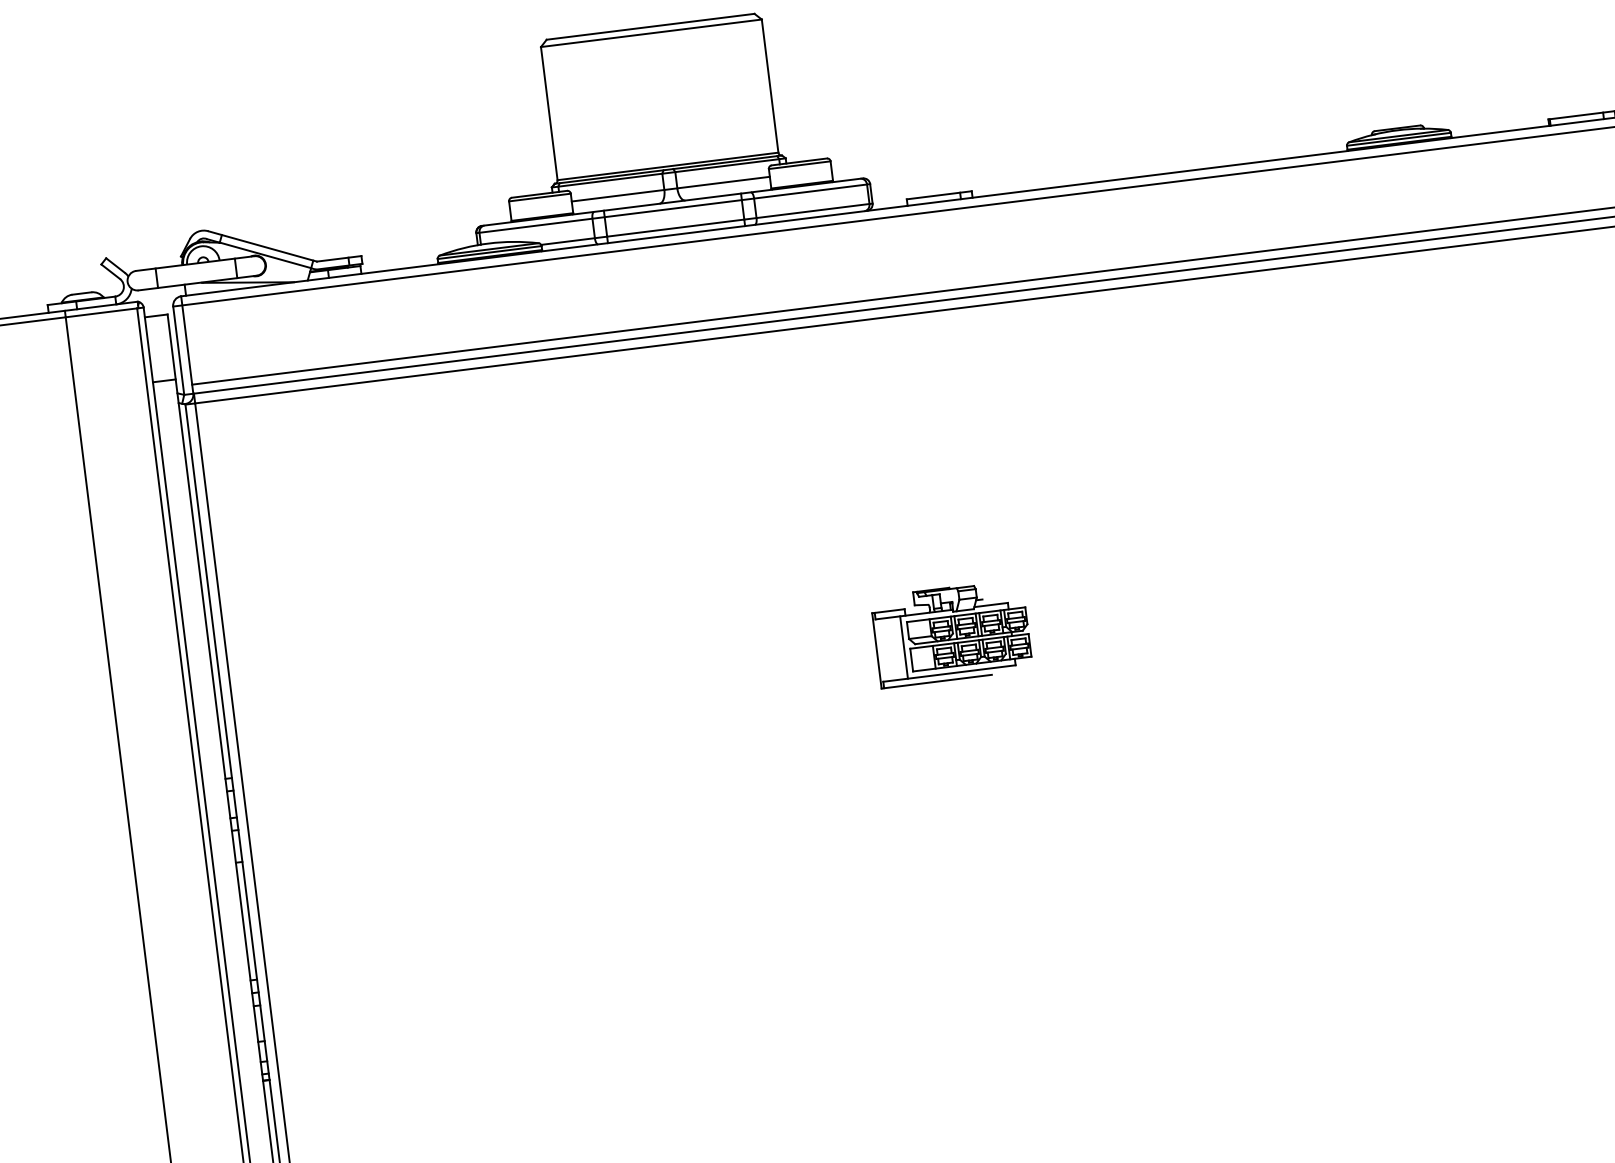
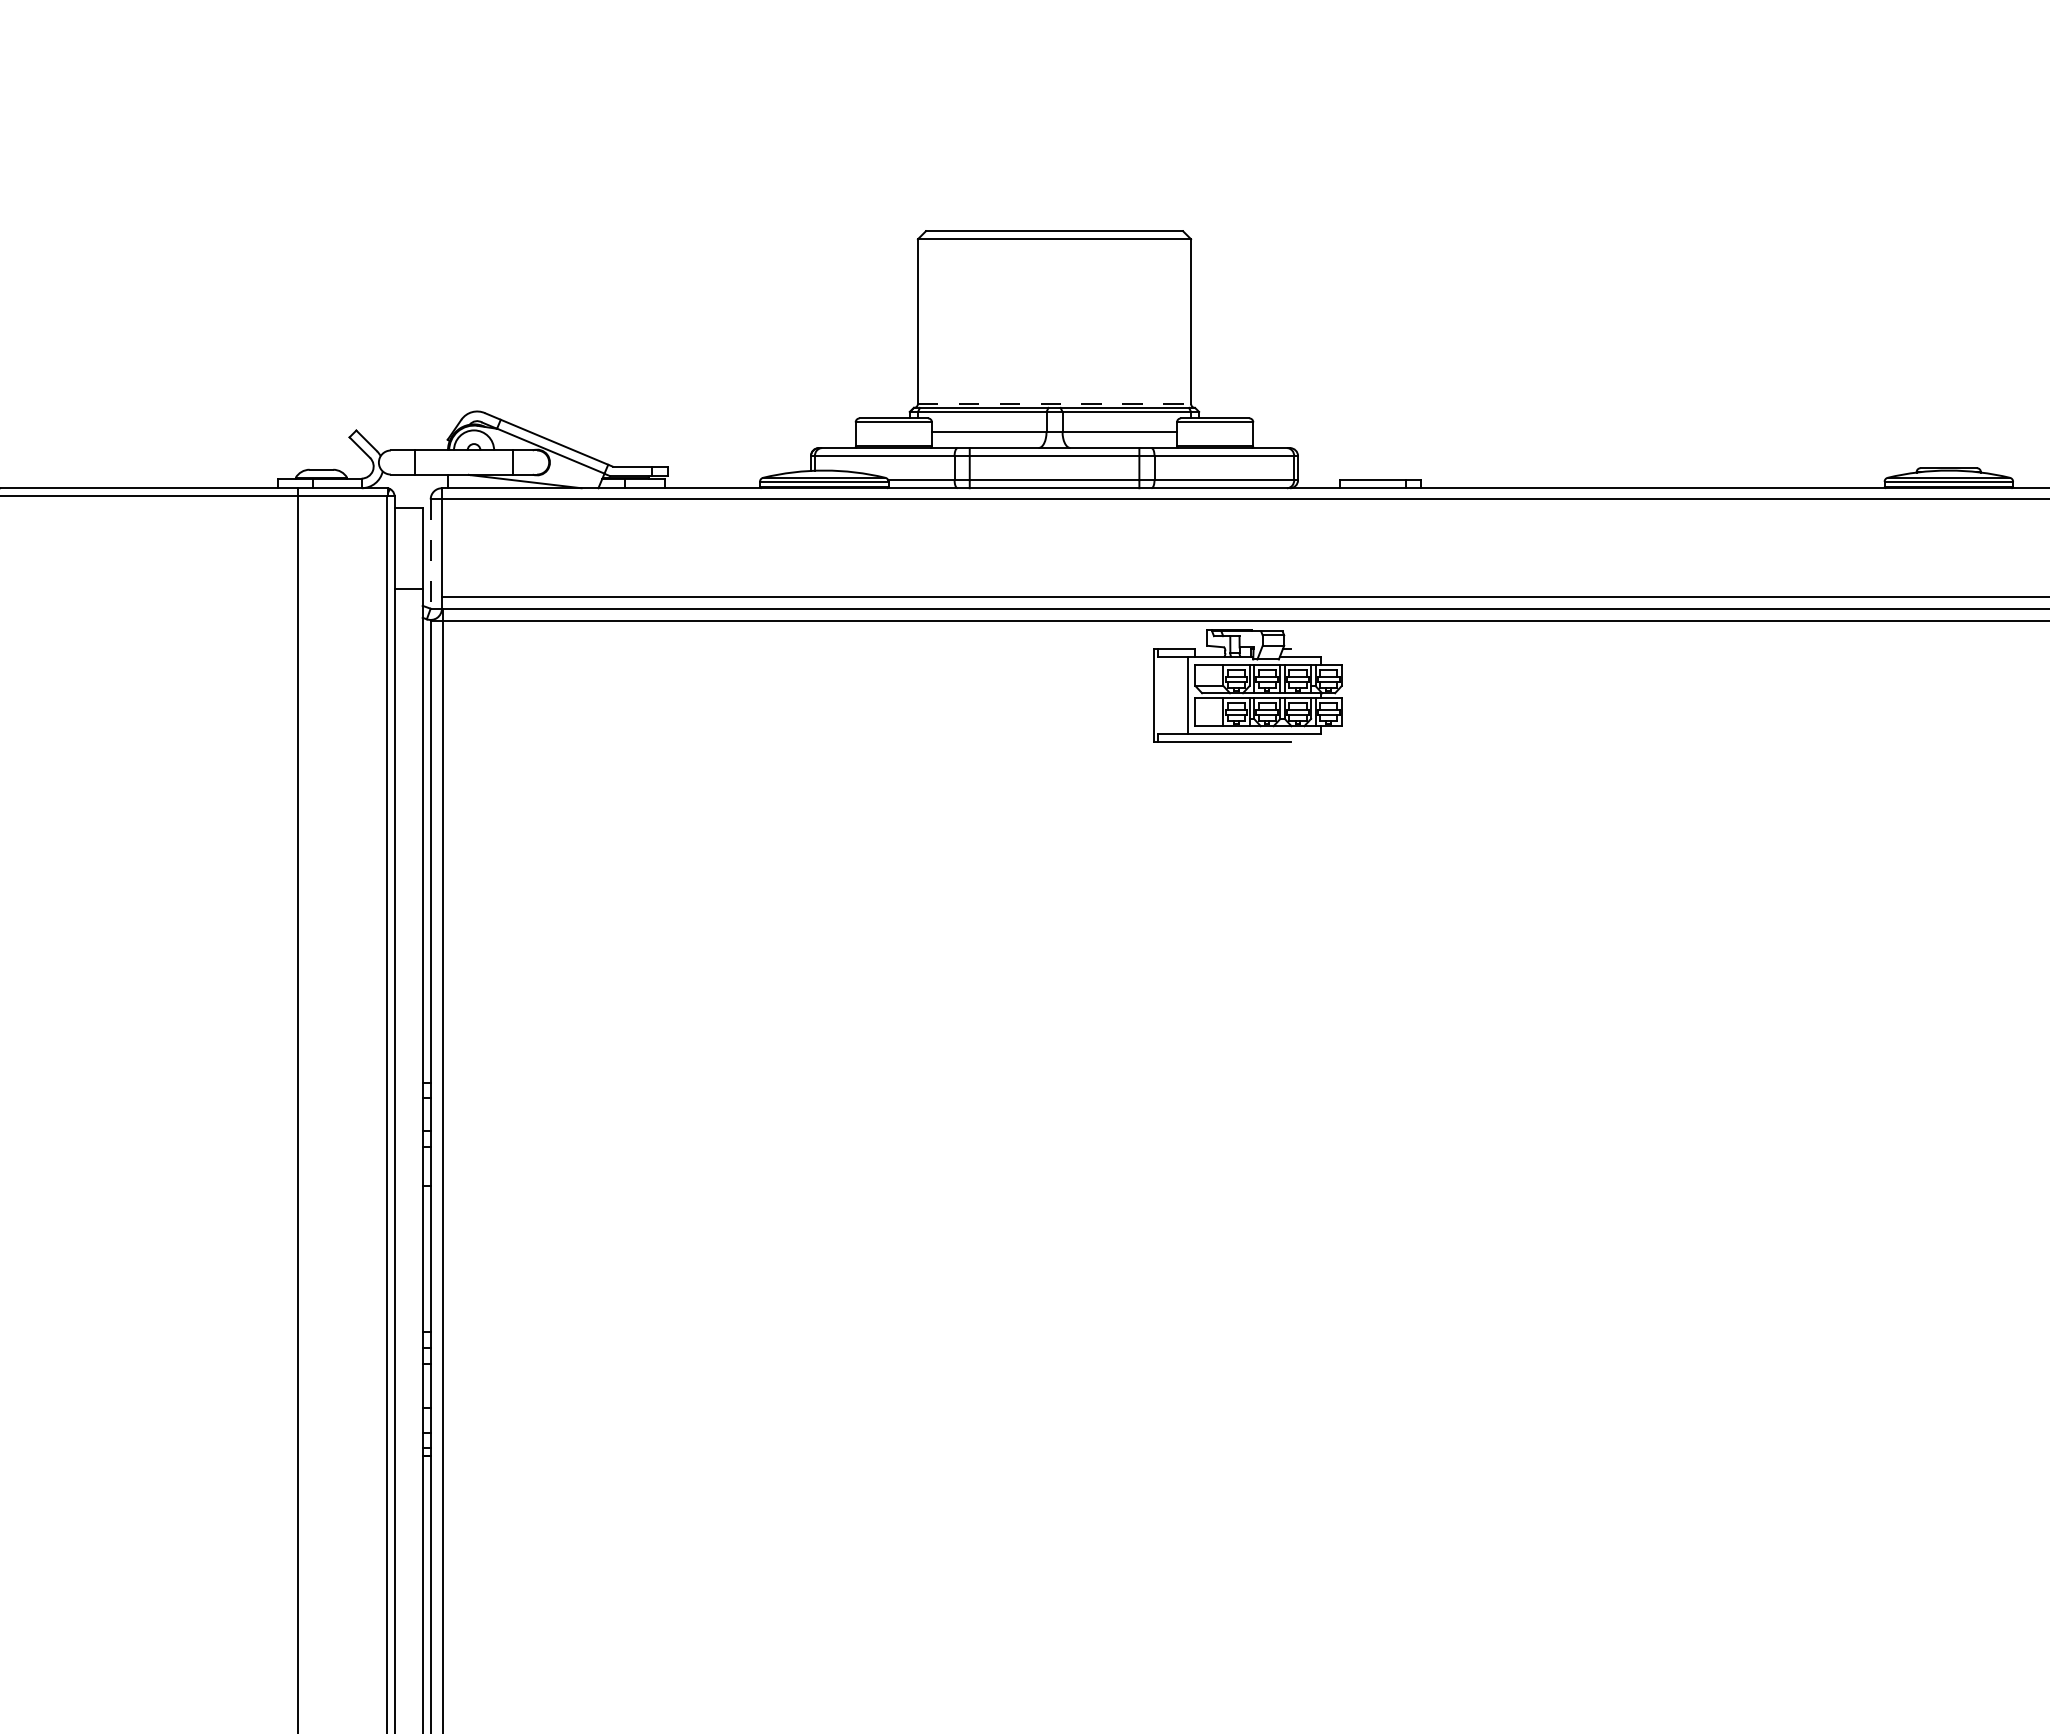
line: (667, 166) -> (1054, 403), solid -> dashed
line: (178, 351) -> (430, 554), solid -> dashed
part: (951, 633) -> (1247, 685), moved

